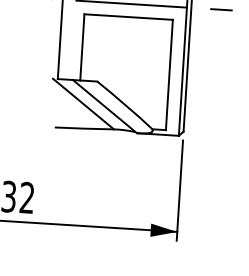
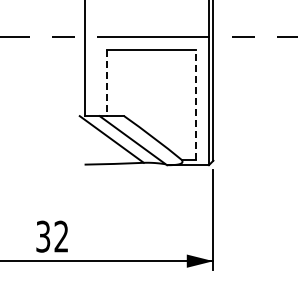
line: (82, 47) -> (107, 83), solid -> dashed
line: (169, 74) -> (195, 104), solid -> dashed

